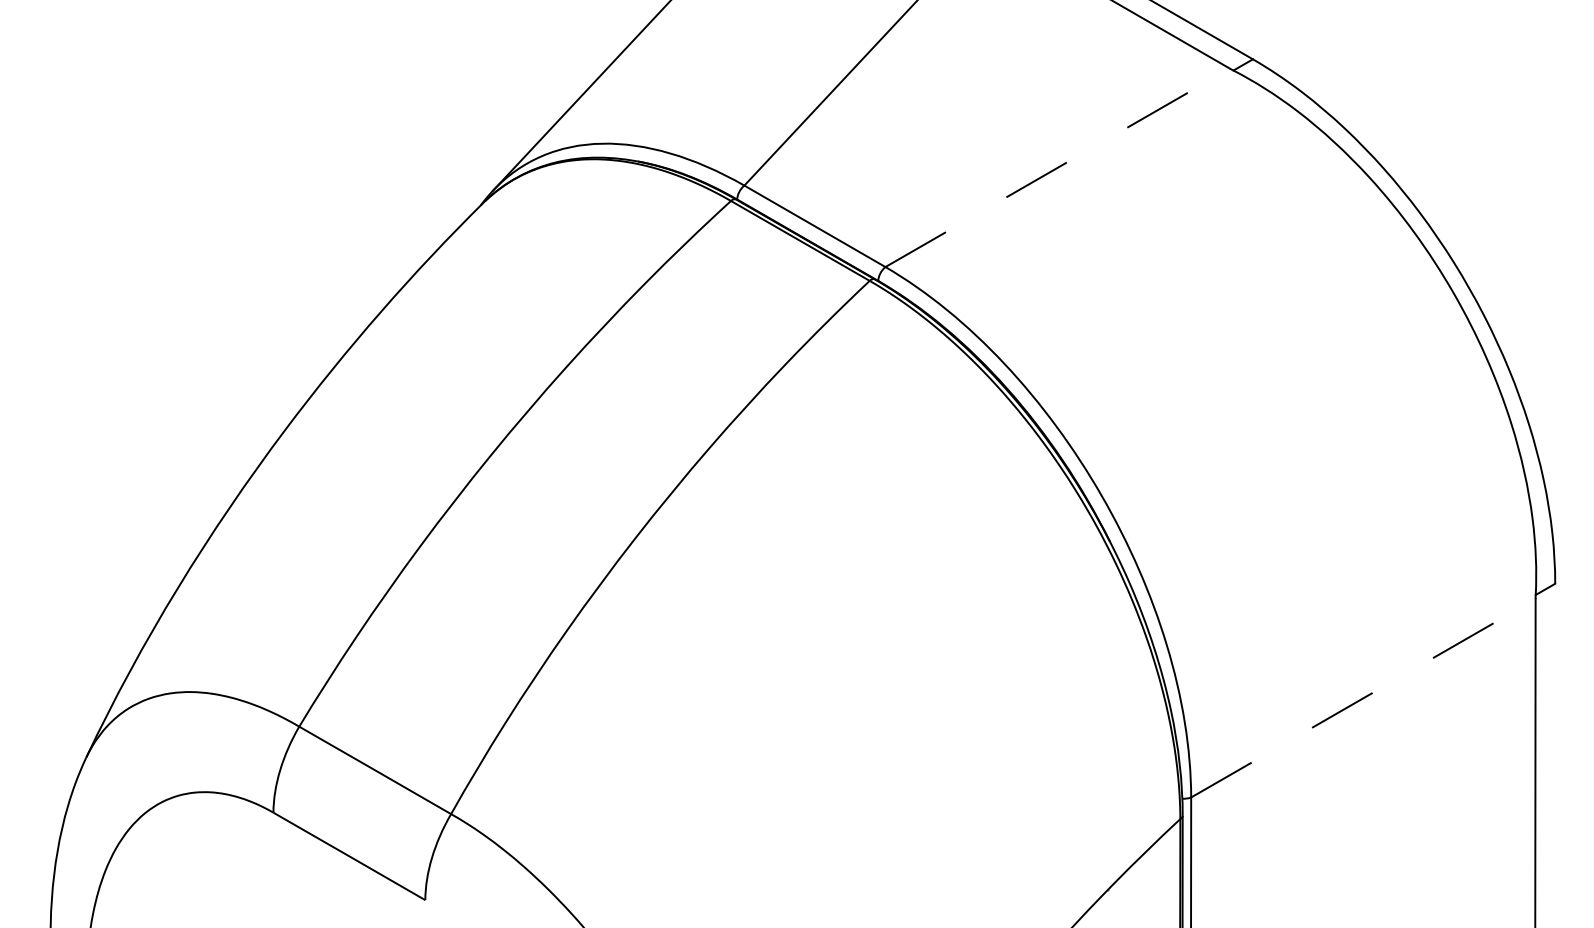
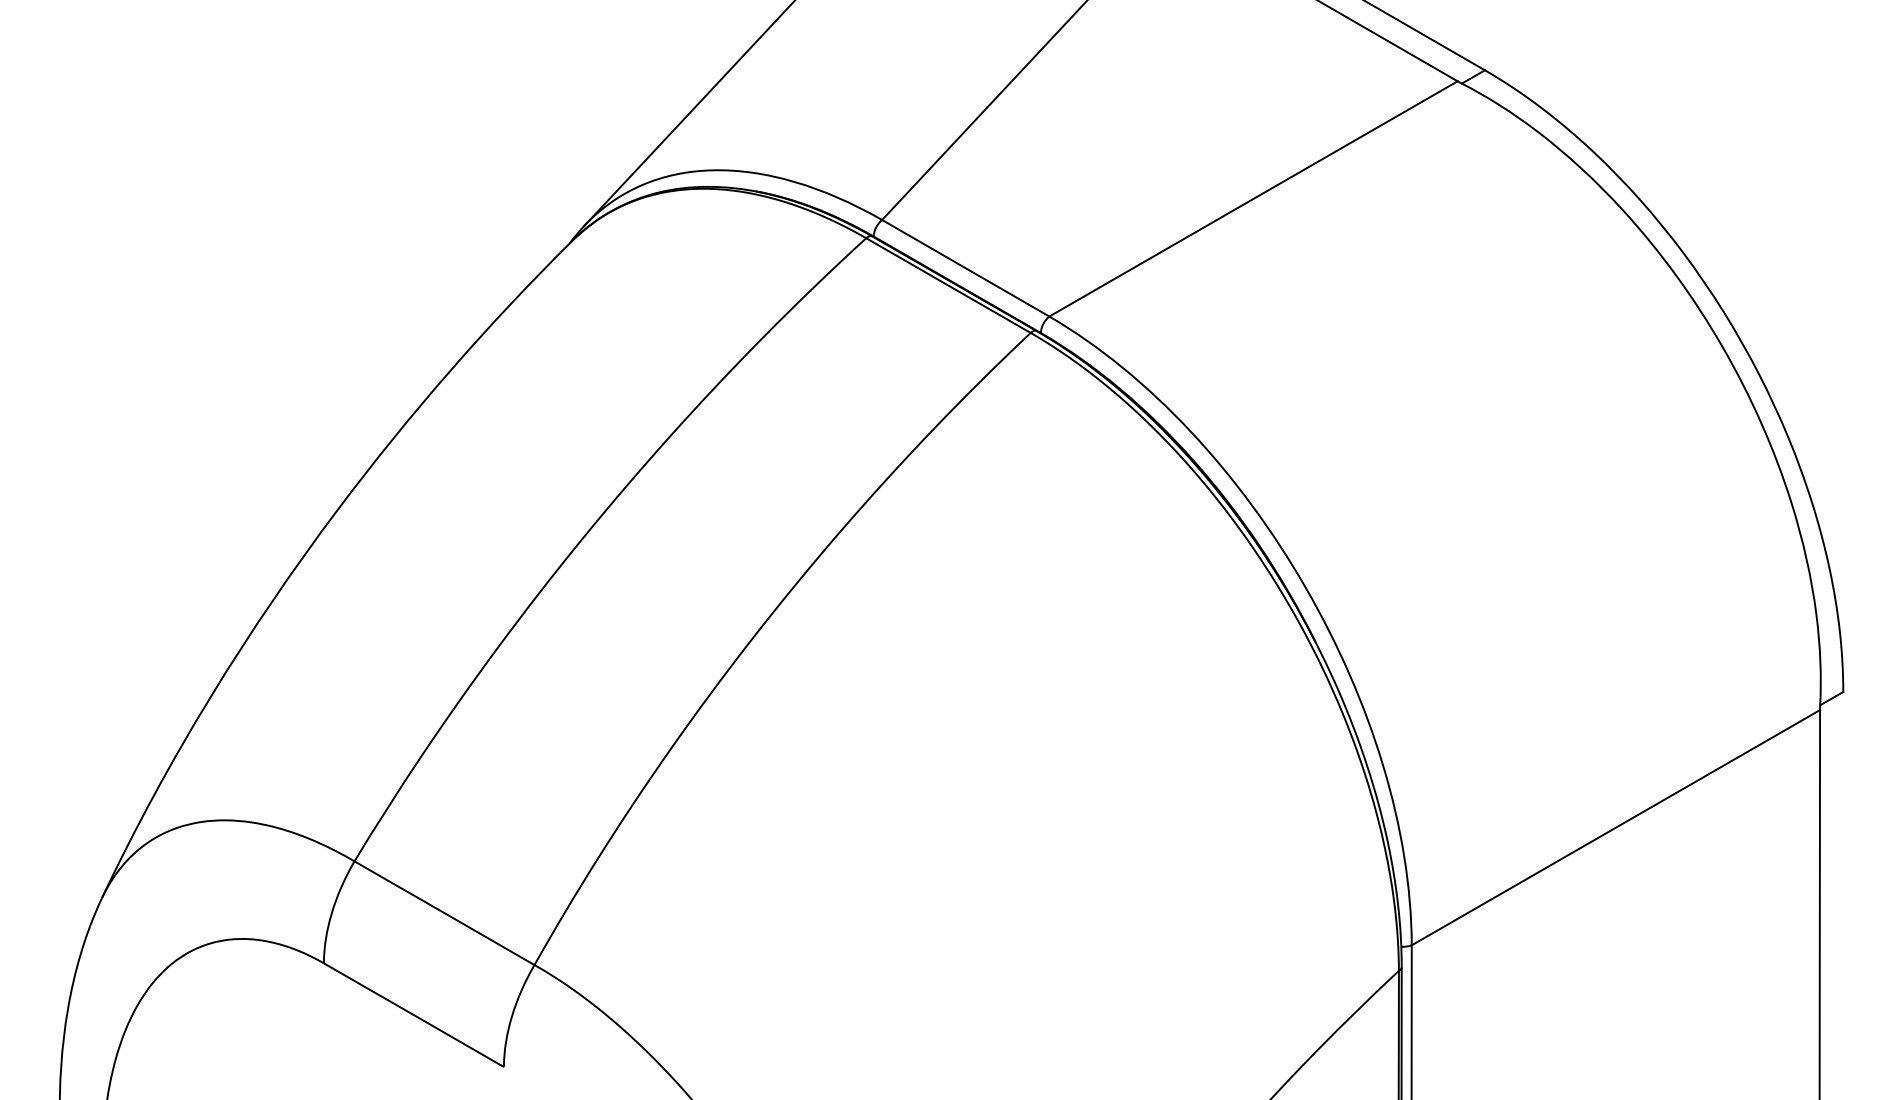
line: (1057, 167) -> (1253, 198), dashed -> solid
line: (1363, 698) -> (1615, 827), dashed -> solid

